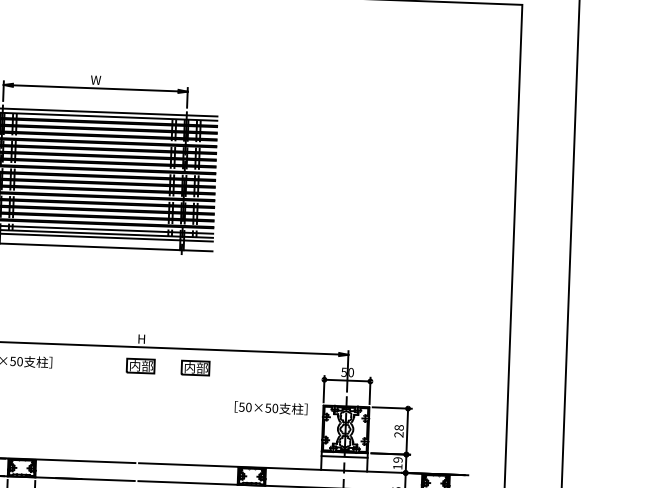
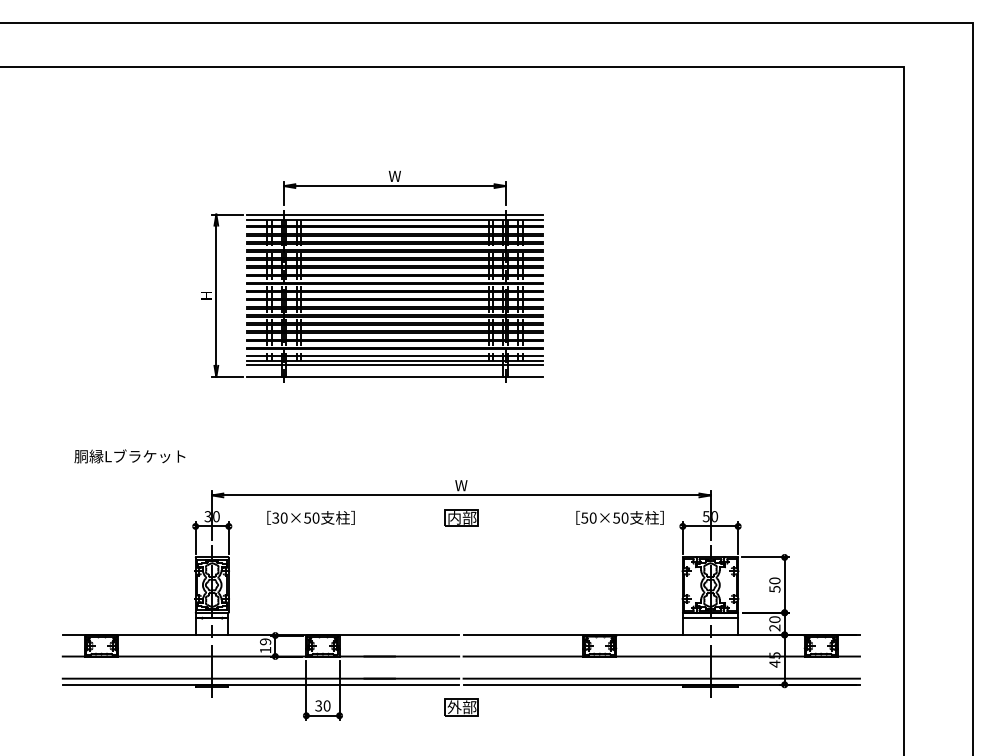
text: (141, 339) -> (461, 485), H -> W
part: (195, 367) -> (527, 517), removed
text: (270, 407) -> (619, 517), moved
text: (398, 430) -> (774, 584), 28 -> 50
text: (397, 463) -> (774, 623), 19 -> 20

